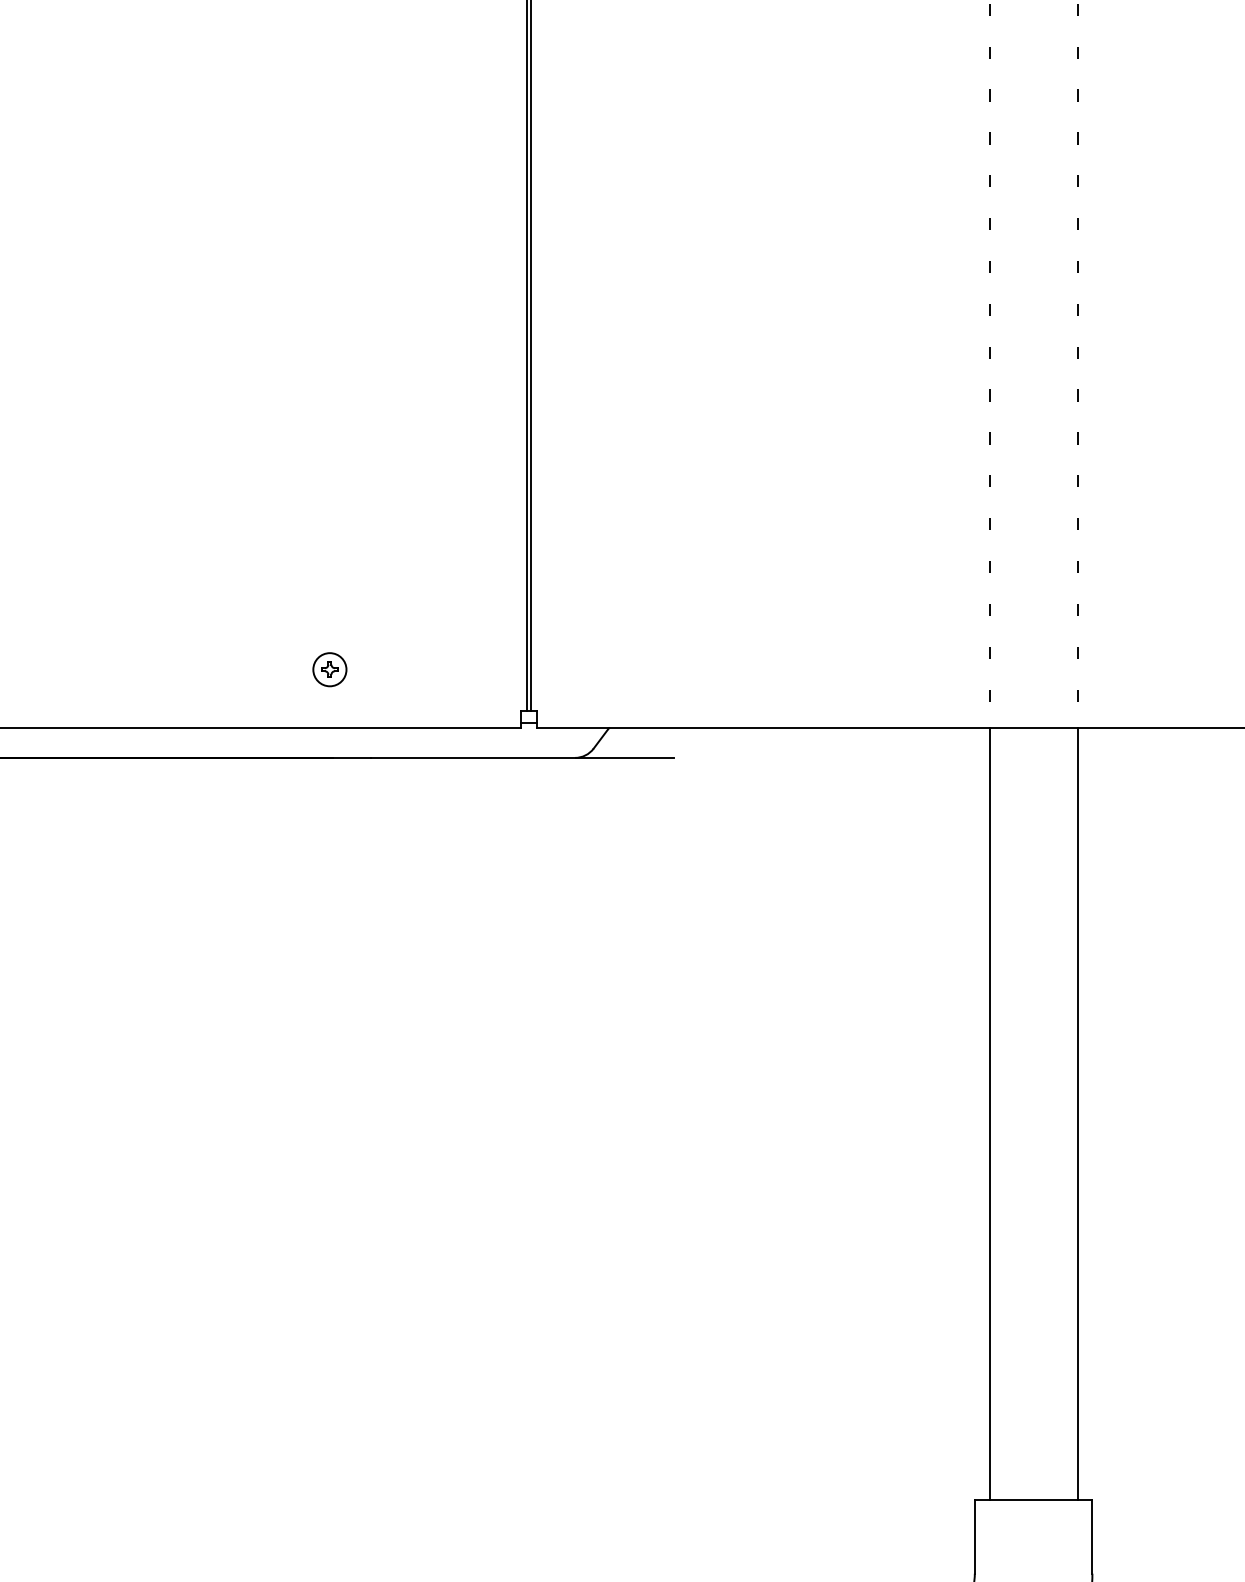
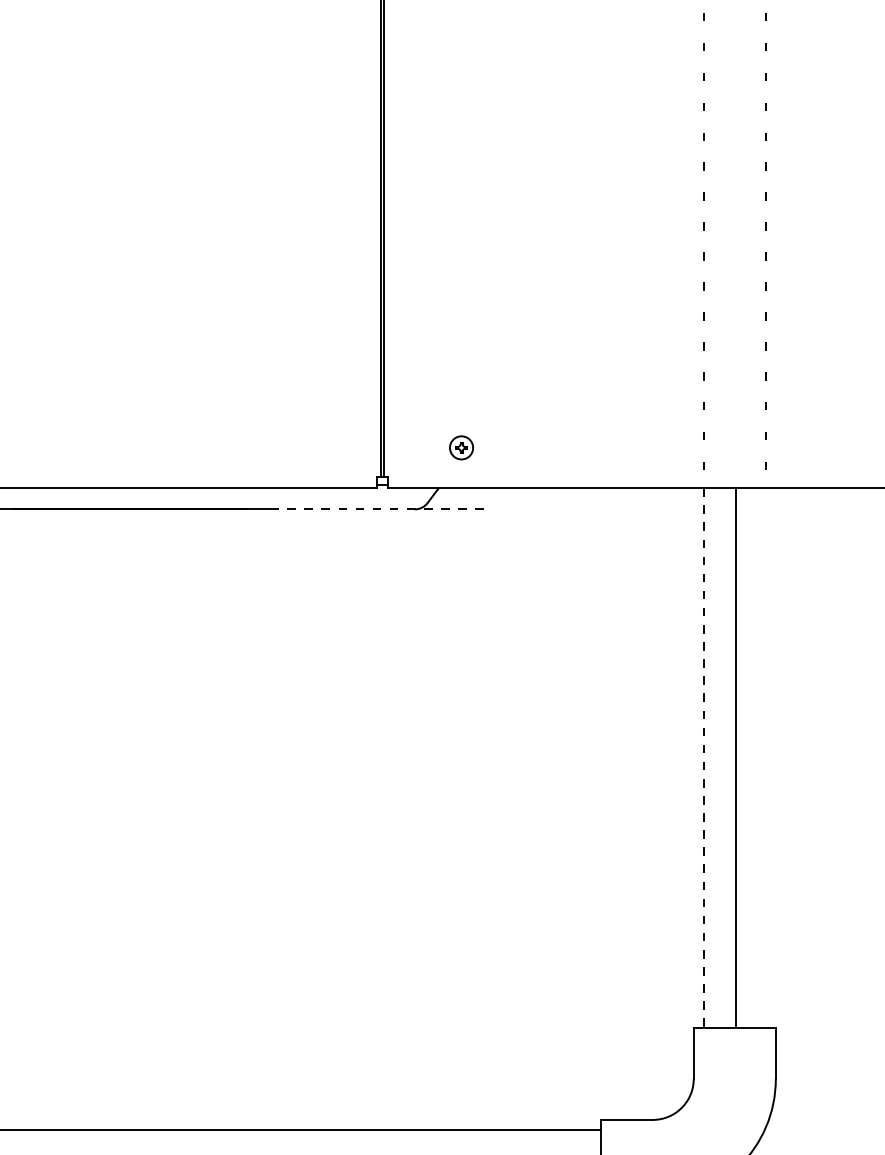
part: (329, 669) -> (461, 447), moved
line: (523, 757) -> (378, 509), solid -> dashed
line: (990, 1113) -> (704, 757), solid -> dashed
line: (1077, 1113) -> (735, 757), moved

